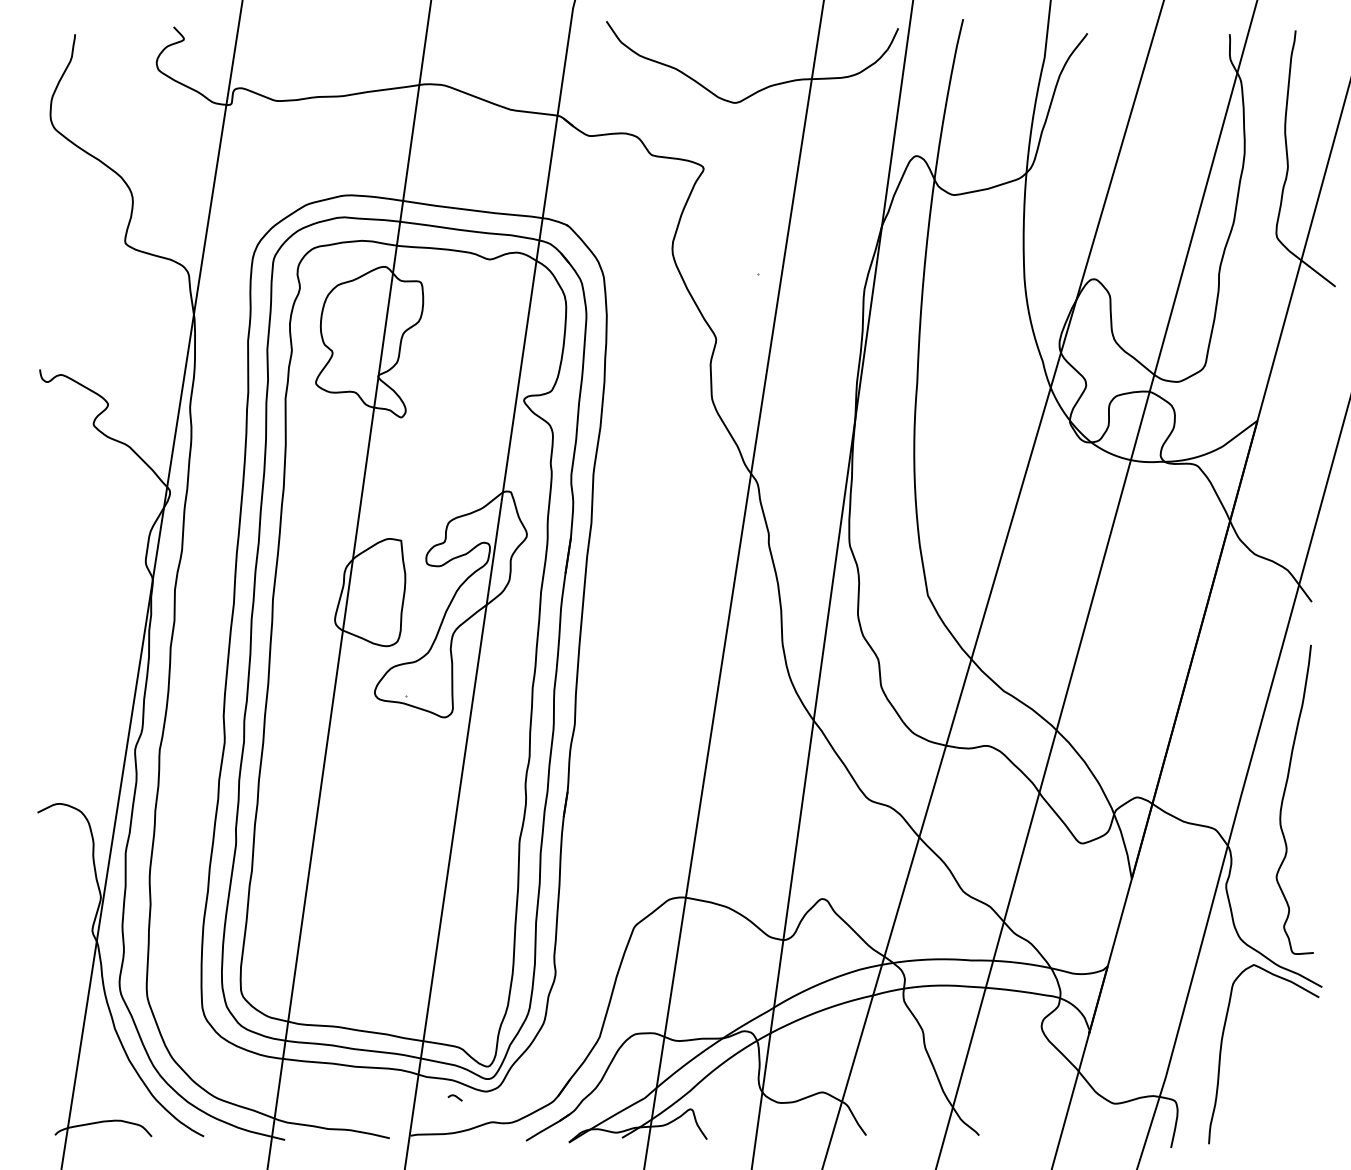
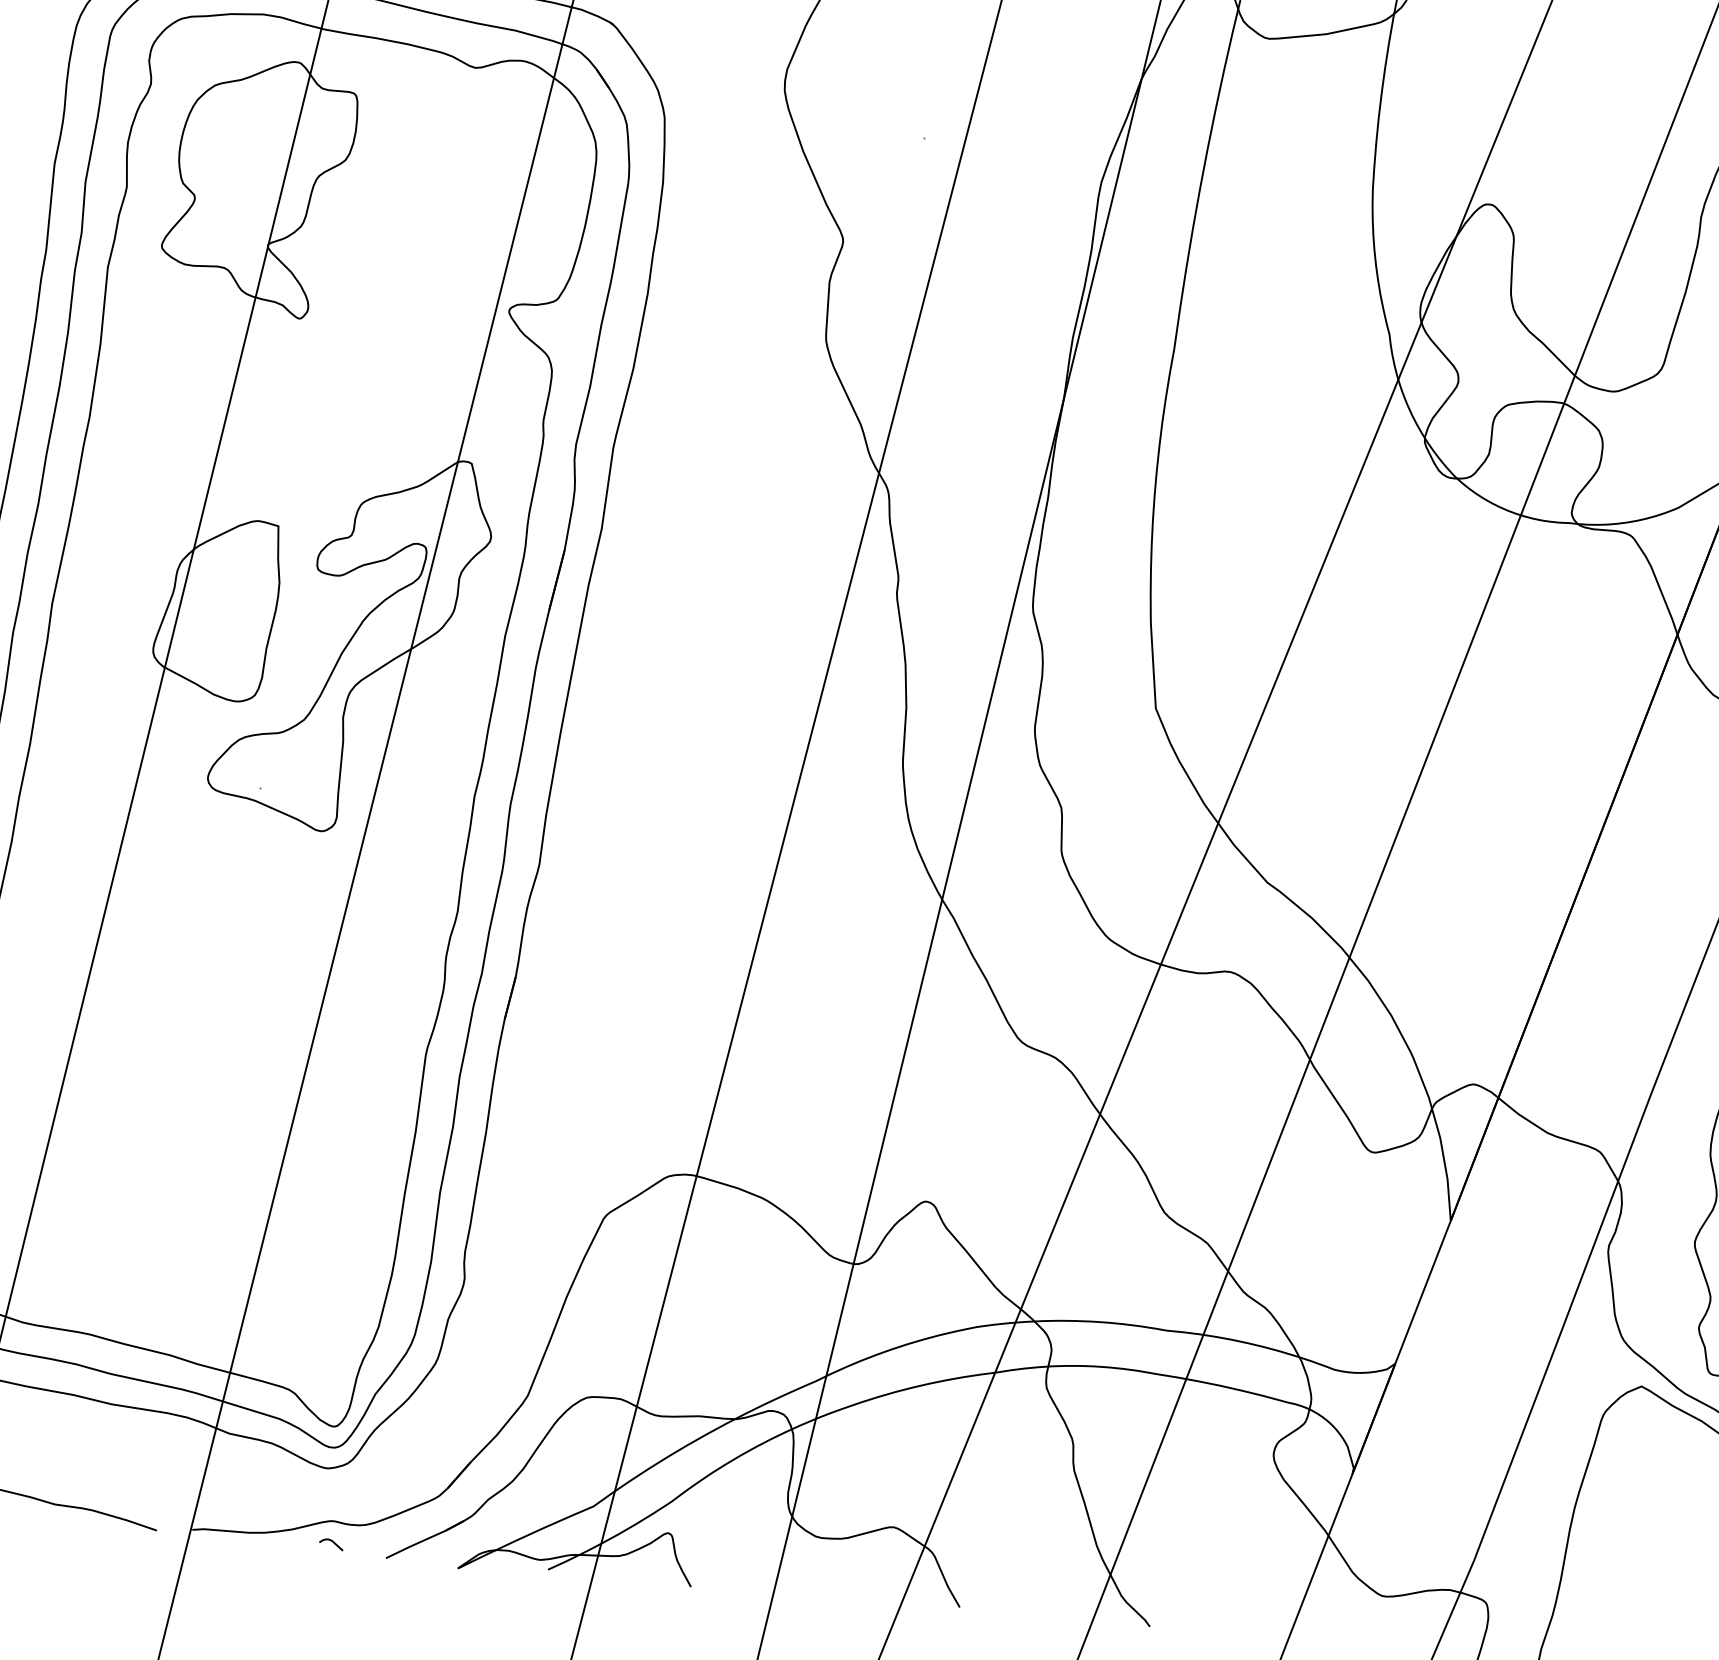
curve: (454, 1096) -> (330, 1541), moved

